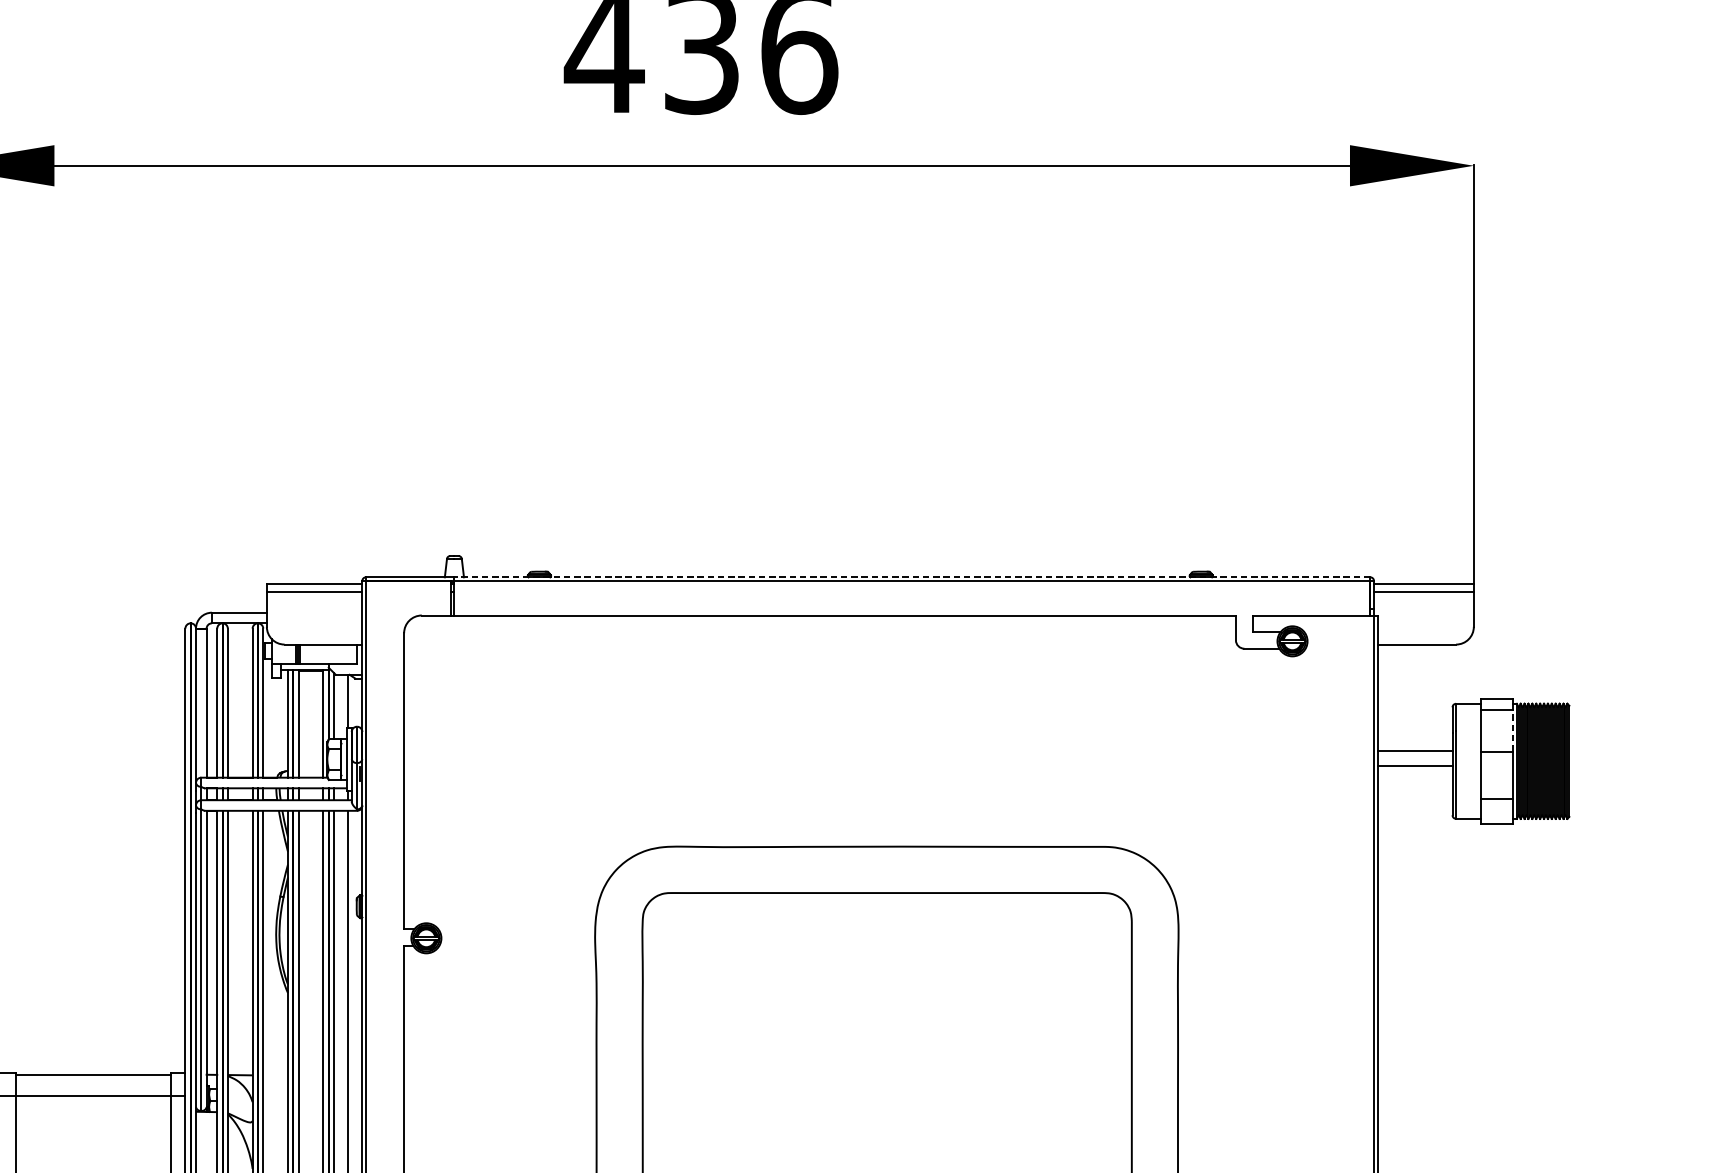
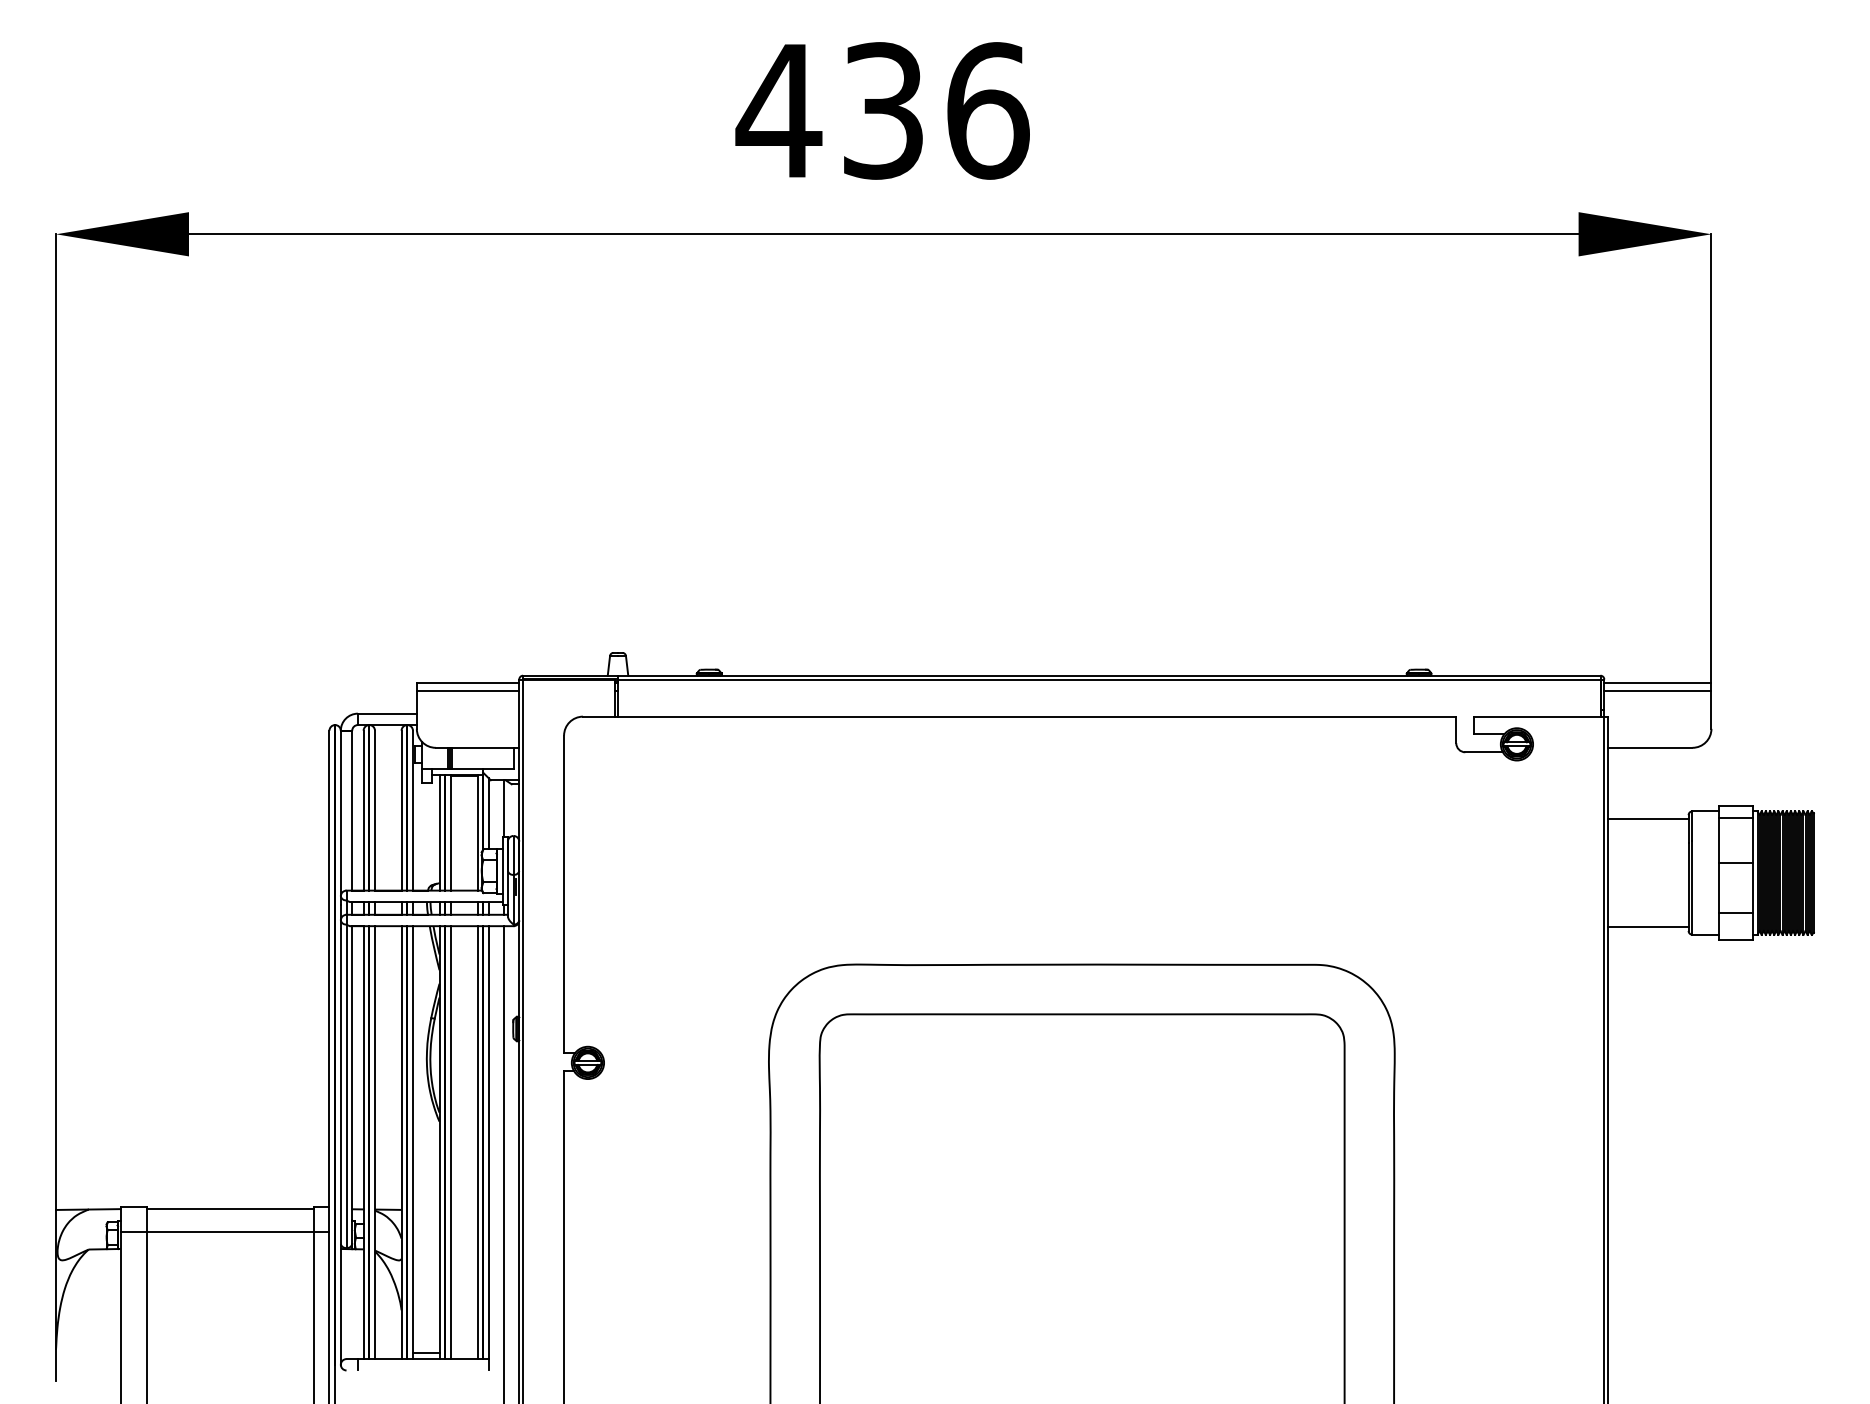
line: (911, 577) -> (1108, 675), dashed -> solid
line: (1513, 730) -> (1753, 840), dashed -> solid
line: (1415, 750) -> (1648, 818), moved
line: (1415, 766) -> (1648, 927), moved

